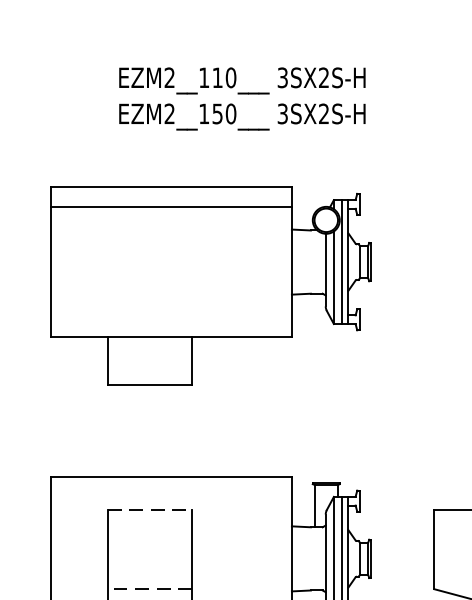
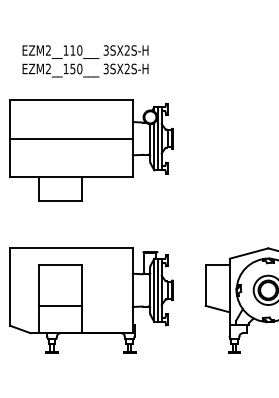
text: (242, 99) -> (85, 61), moved
line: (169, 206) -> (70, 138), moved
line: (150, 510) -> (60, 265), dashed -> solid
line: (150, 588) -> (60, 305), dashed -> solid

